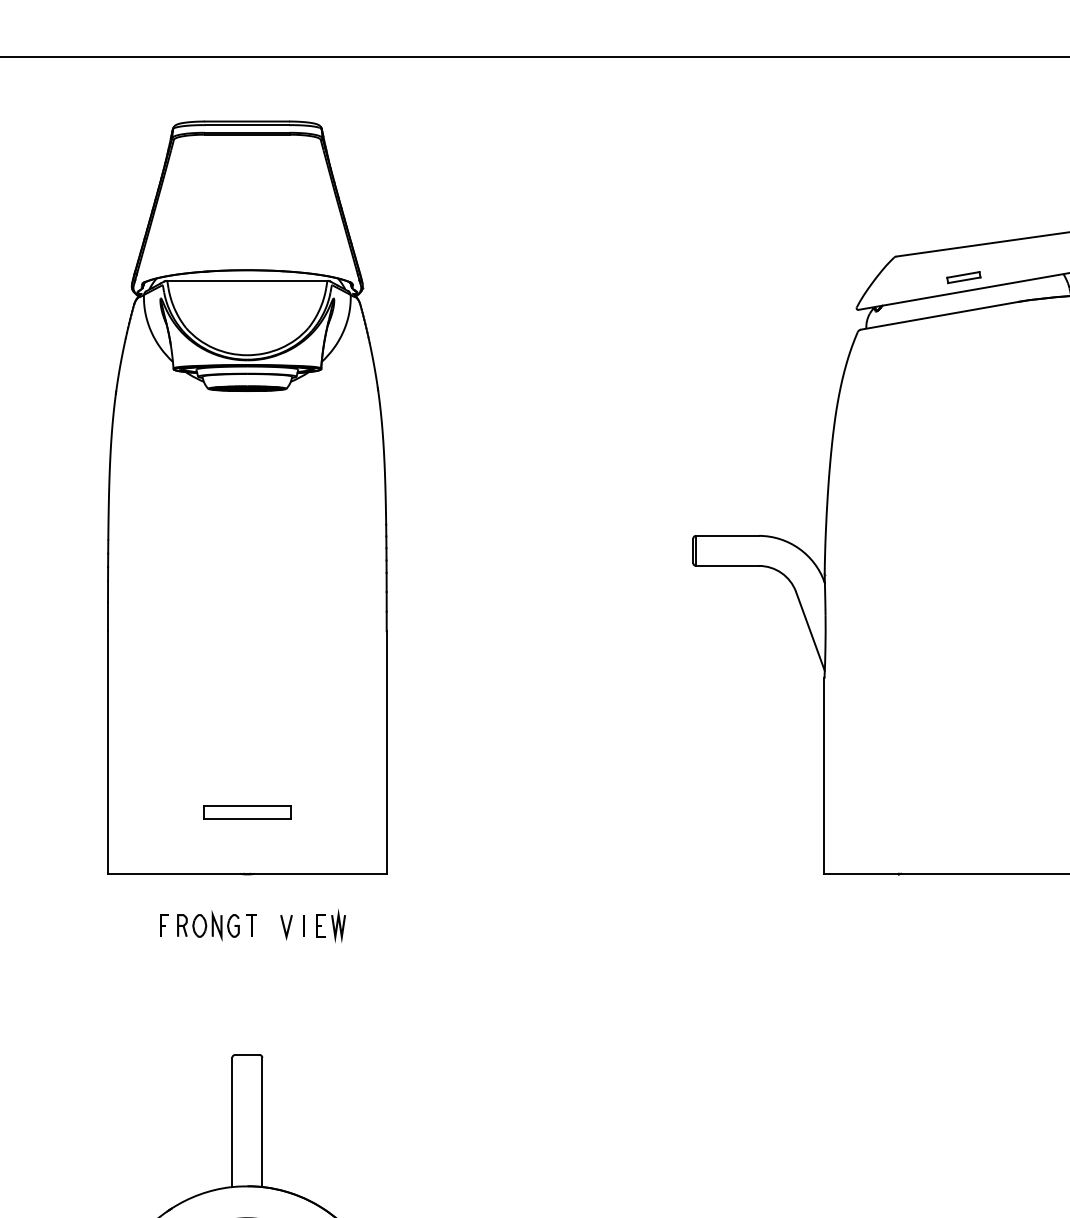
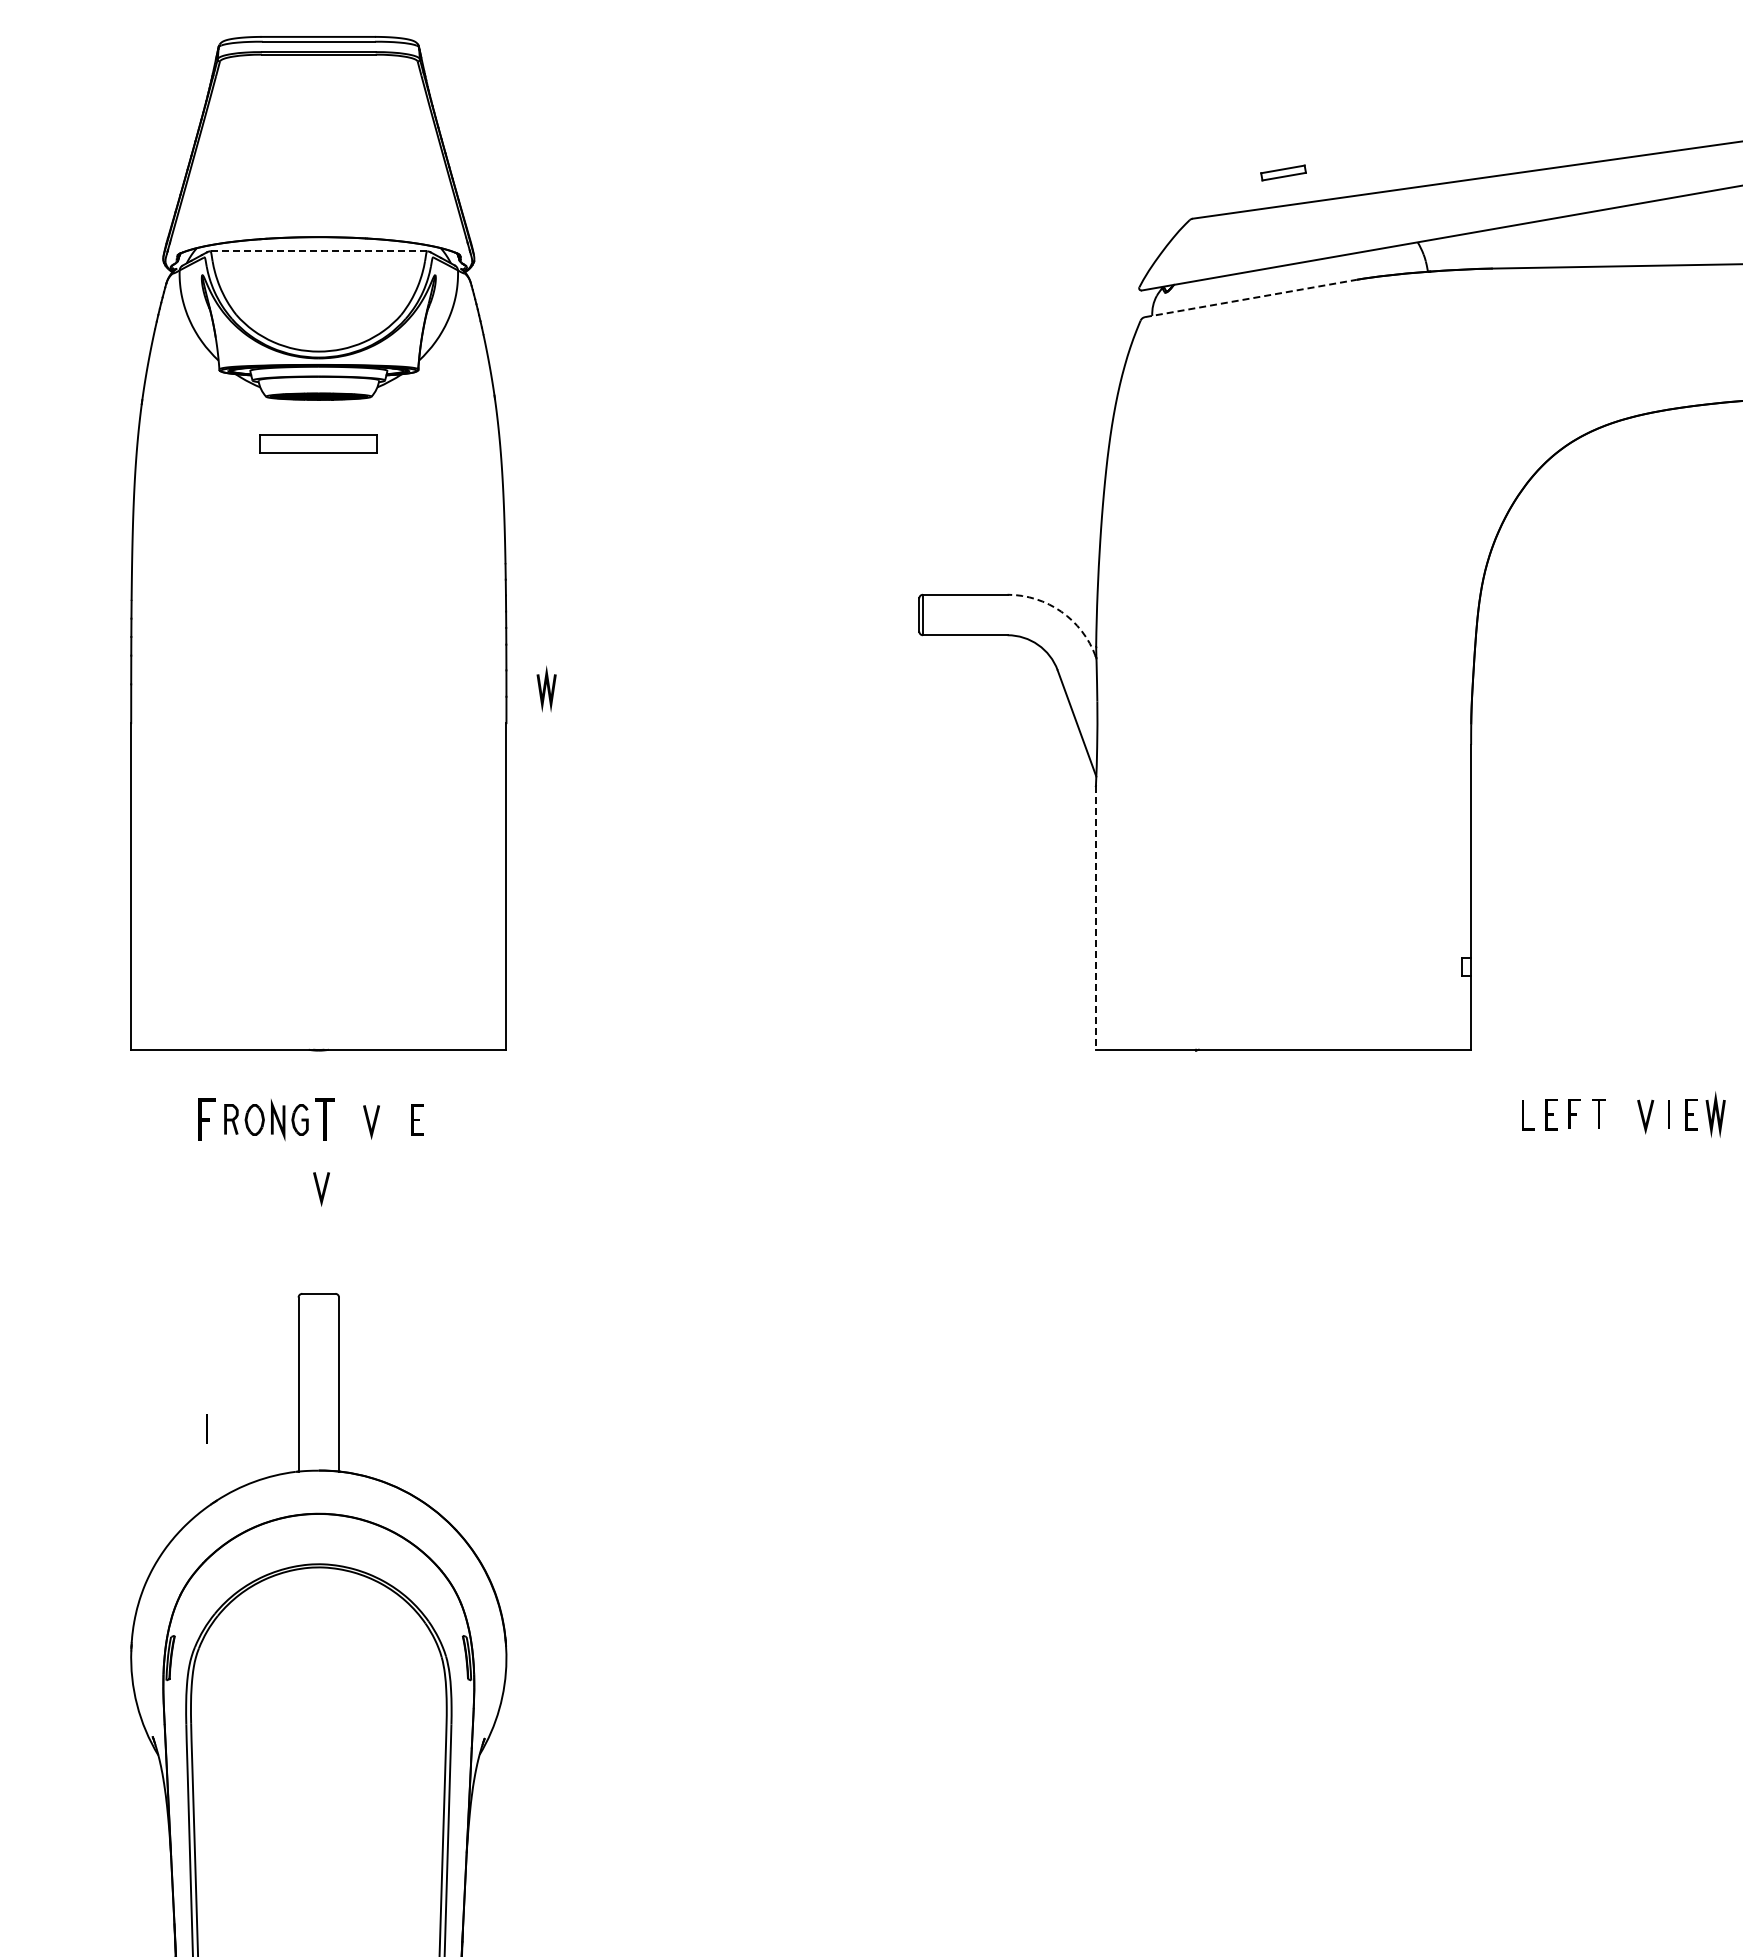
part: (963, 277) -> (1283, 172), moved
line: (247, 280) -> (318, 251), solid -> dashed
line: (940, 315) -> (1251, 298), solid -> dashed
arc: (798, 548) -> (1061, 611), solid -> dashed
line: (824, 775) -> (1095, 917), solid -> dashed
part: (247, 811) -> (318, 443), moved
line: (338, 924) -> (546, 687), moved
part: (164, 925) -> (207, 1119), size x1.4
part: (251, 925) -> (324, 1119), size x1.4
line: (303, 925) -> (206, 1428), moved
line: (248, 978) -> (320, 1190), added

